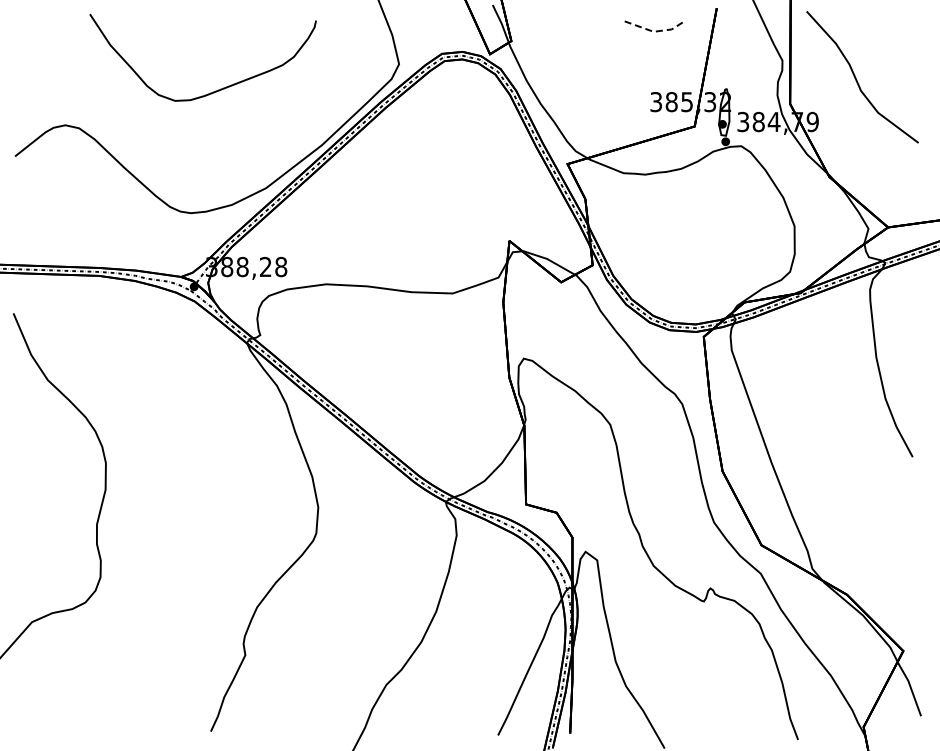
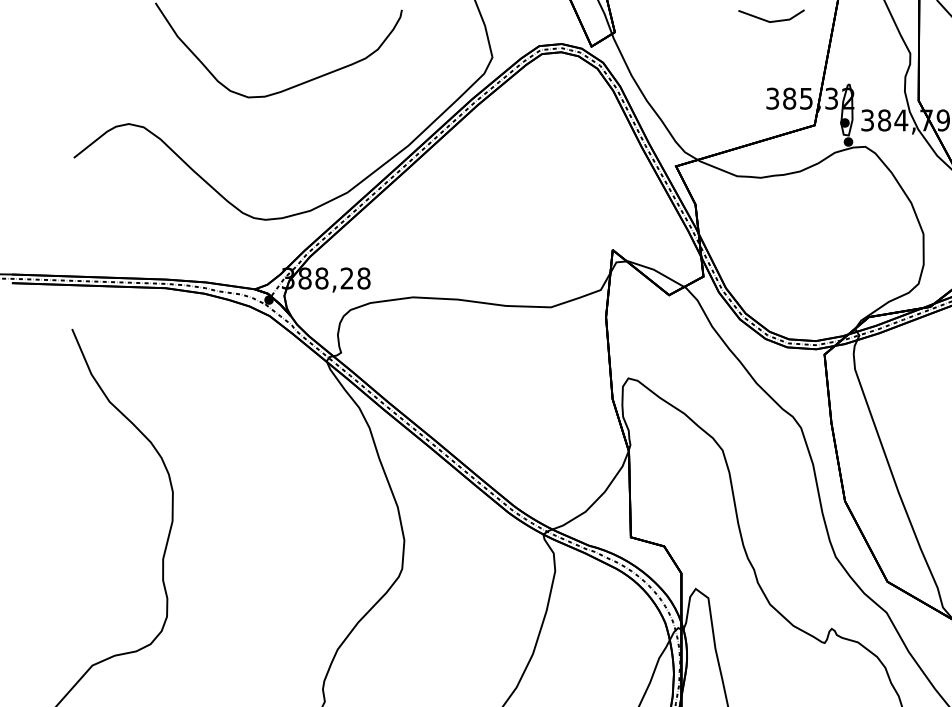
line: (656, 31) -> (773, 21), dashed -> solid

